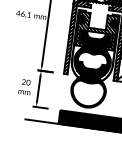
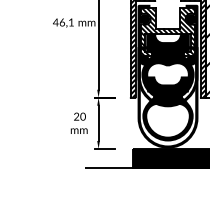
fill: (90, 77) -> (167, 97), added

